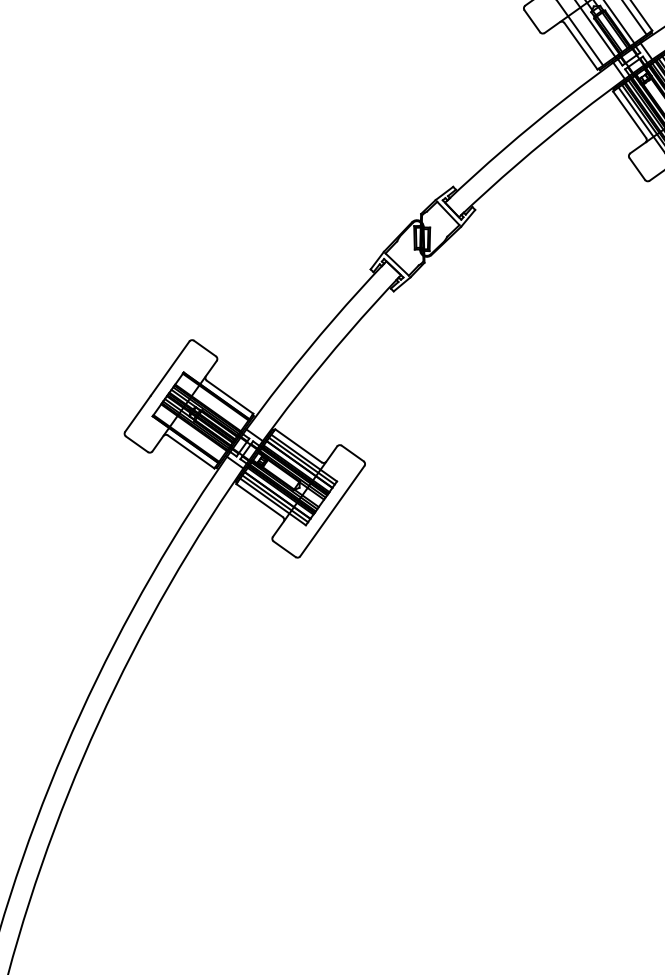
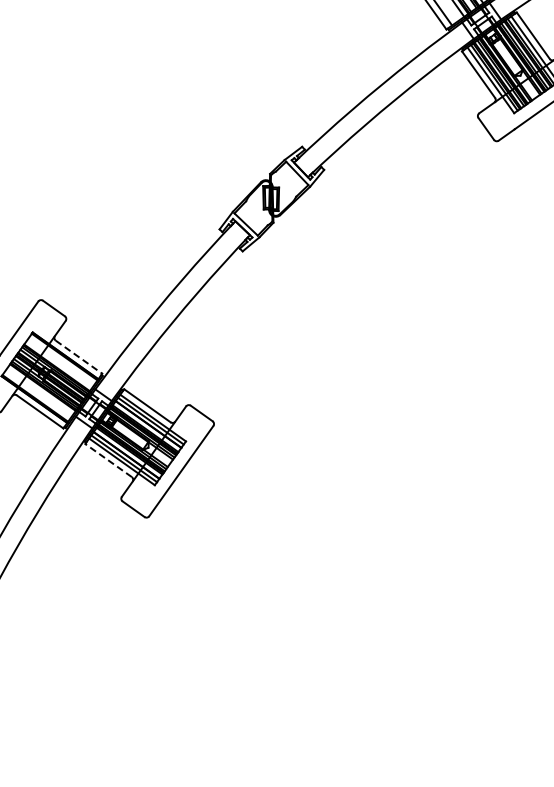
line: (230, 397) -> (79, 357), solid -> dashed
line: (259, 500) -> (108, 460), solid -> dashed

